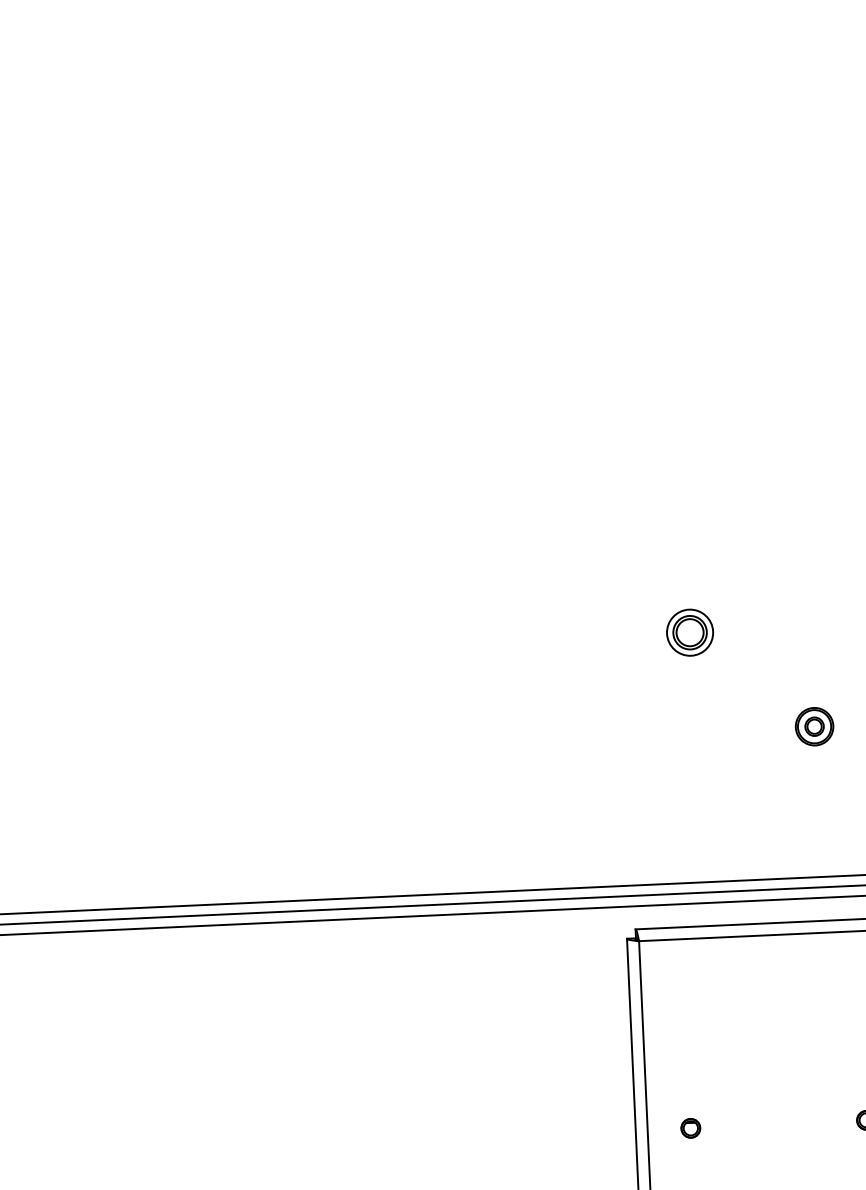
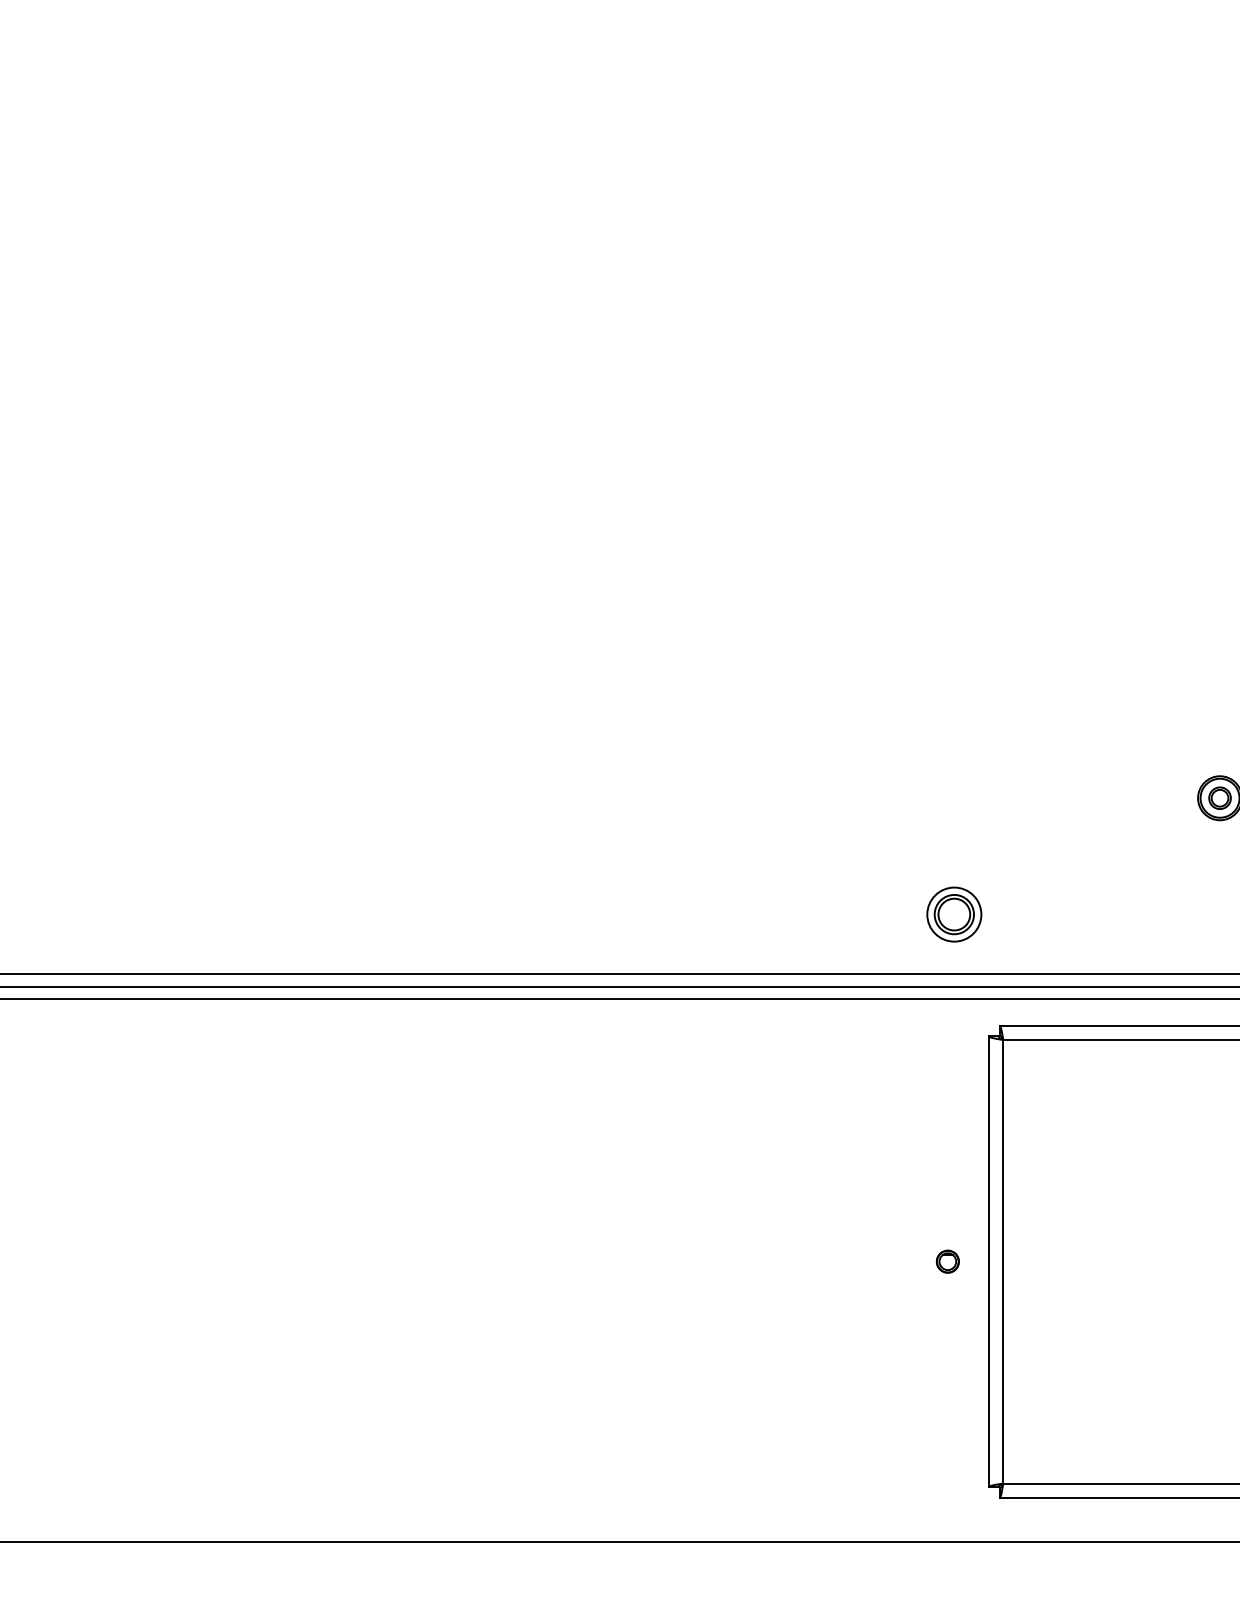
part: (690, 632) -> (954, 914), moved
part: (690, 1128) -> (947, 1261), moved

